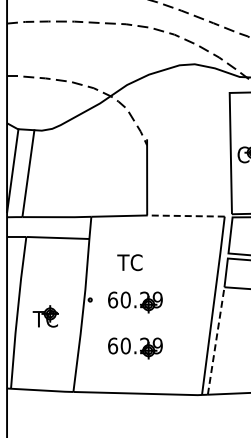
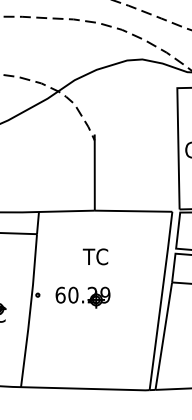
line: (185, 216) -> (133, 211), dashed -> solid
text: (129, 262) -> (95, 256), moved
line: (216, 340) -> (164, 335), dashed -> solid
part: (135, 348) -> (83, 343), removed

